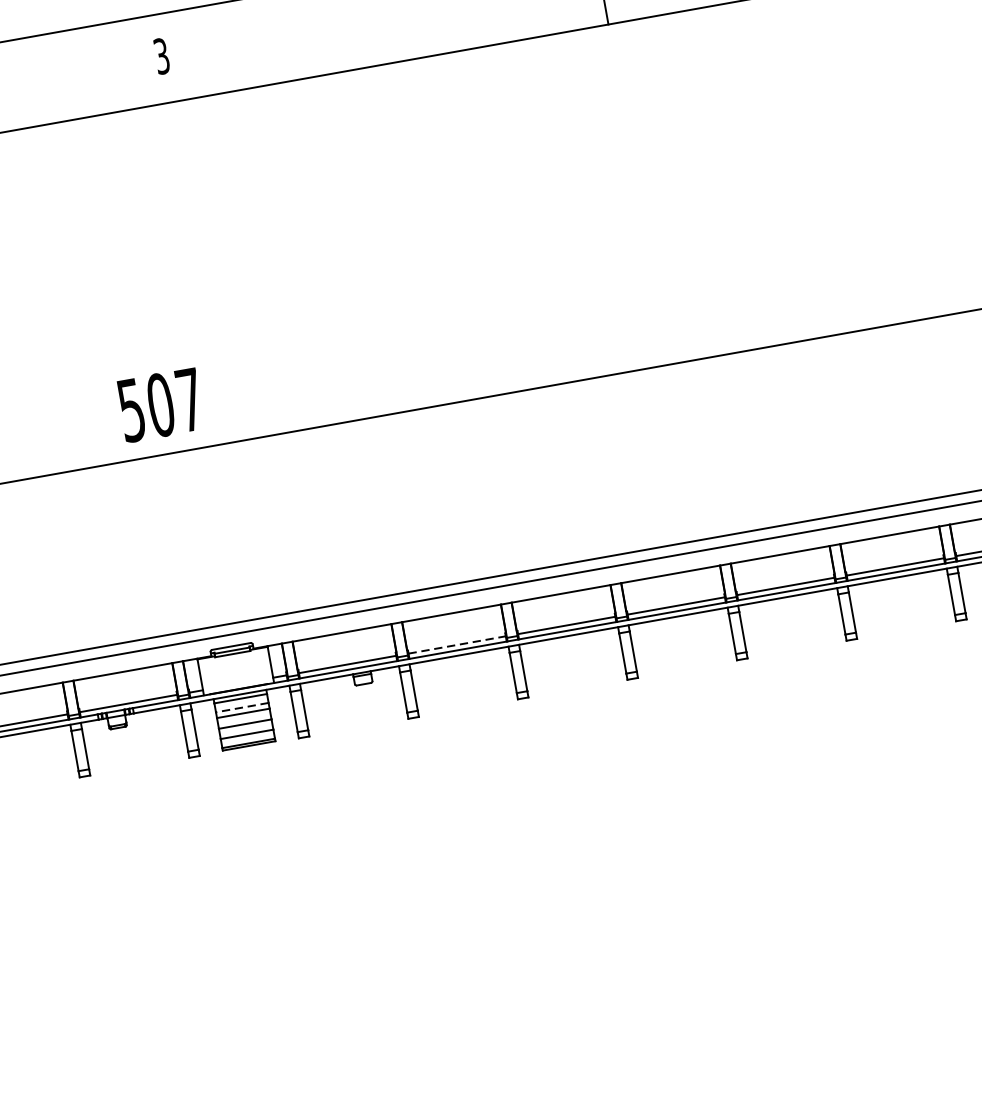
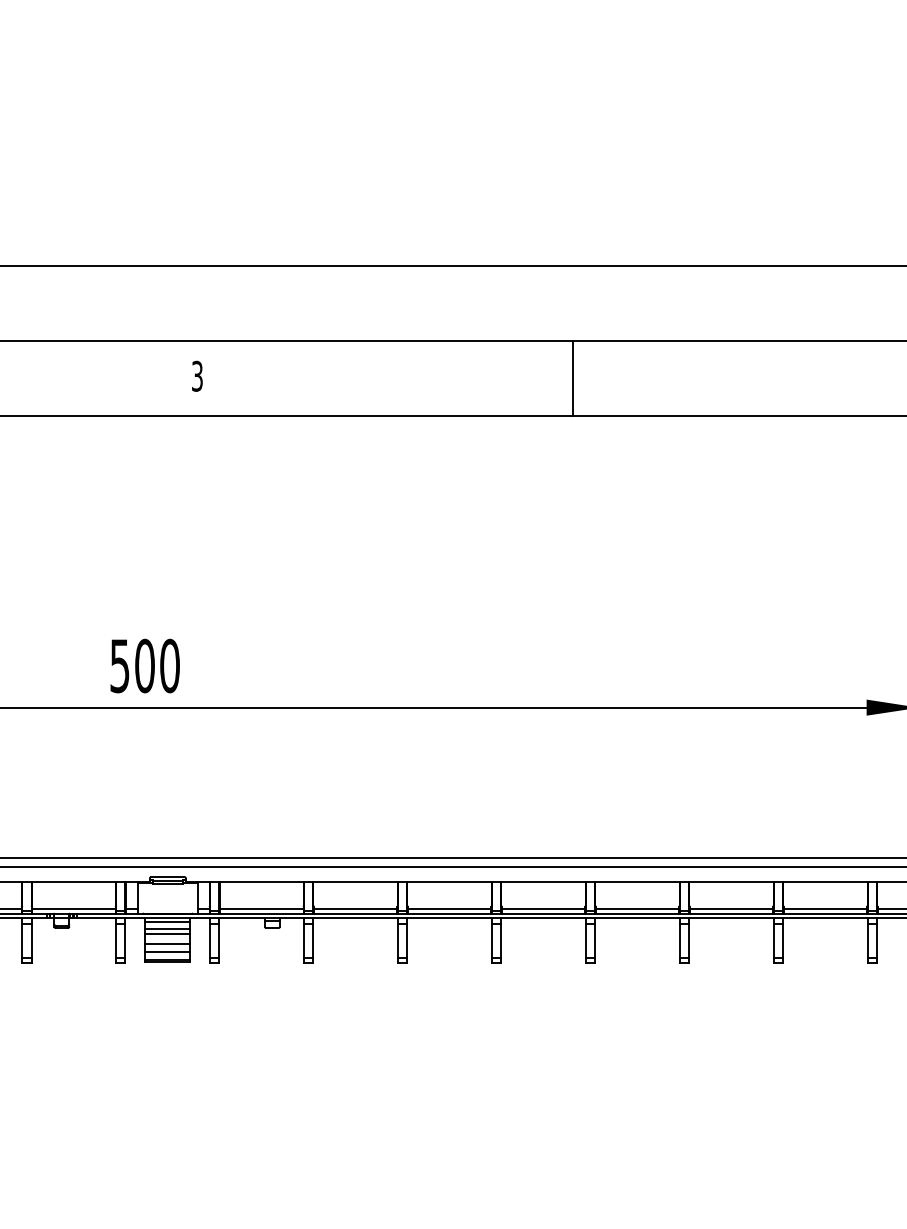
text: (189, 399) -> (169, 665), 507 -> 500
line: (456, 645) -> (355, 909), dashed -> solid
line: (241, 707) -> (167, 929), dashed -> solid

